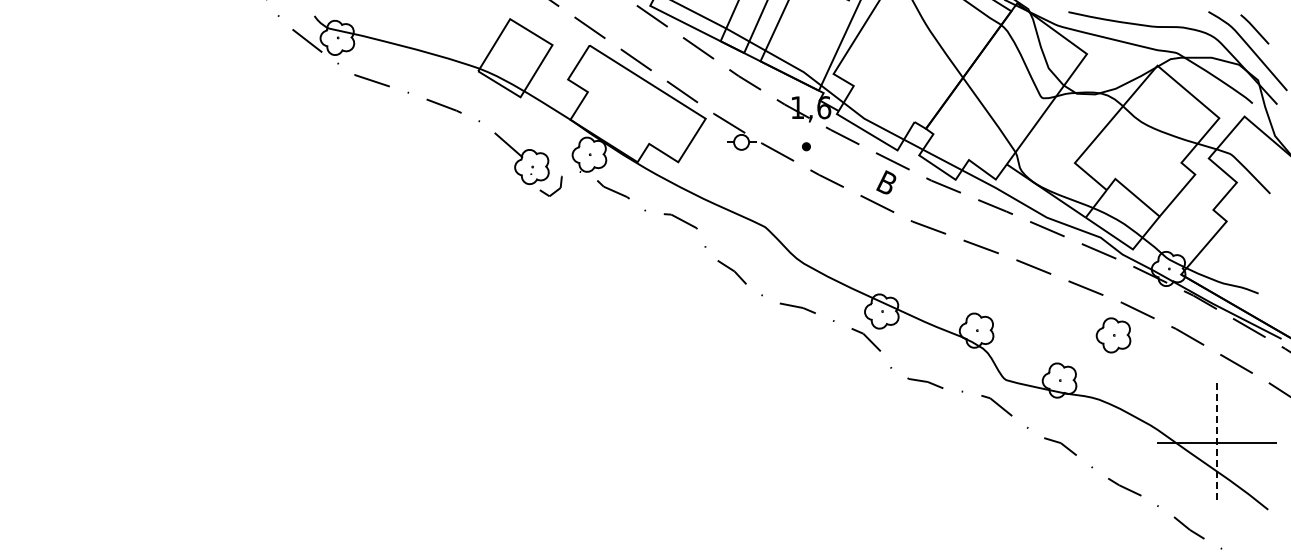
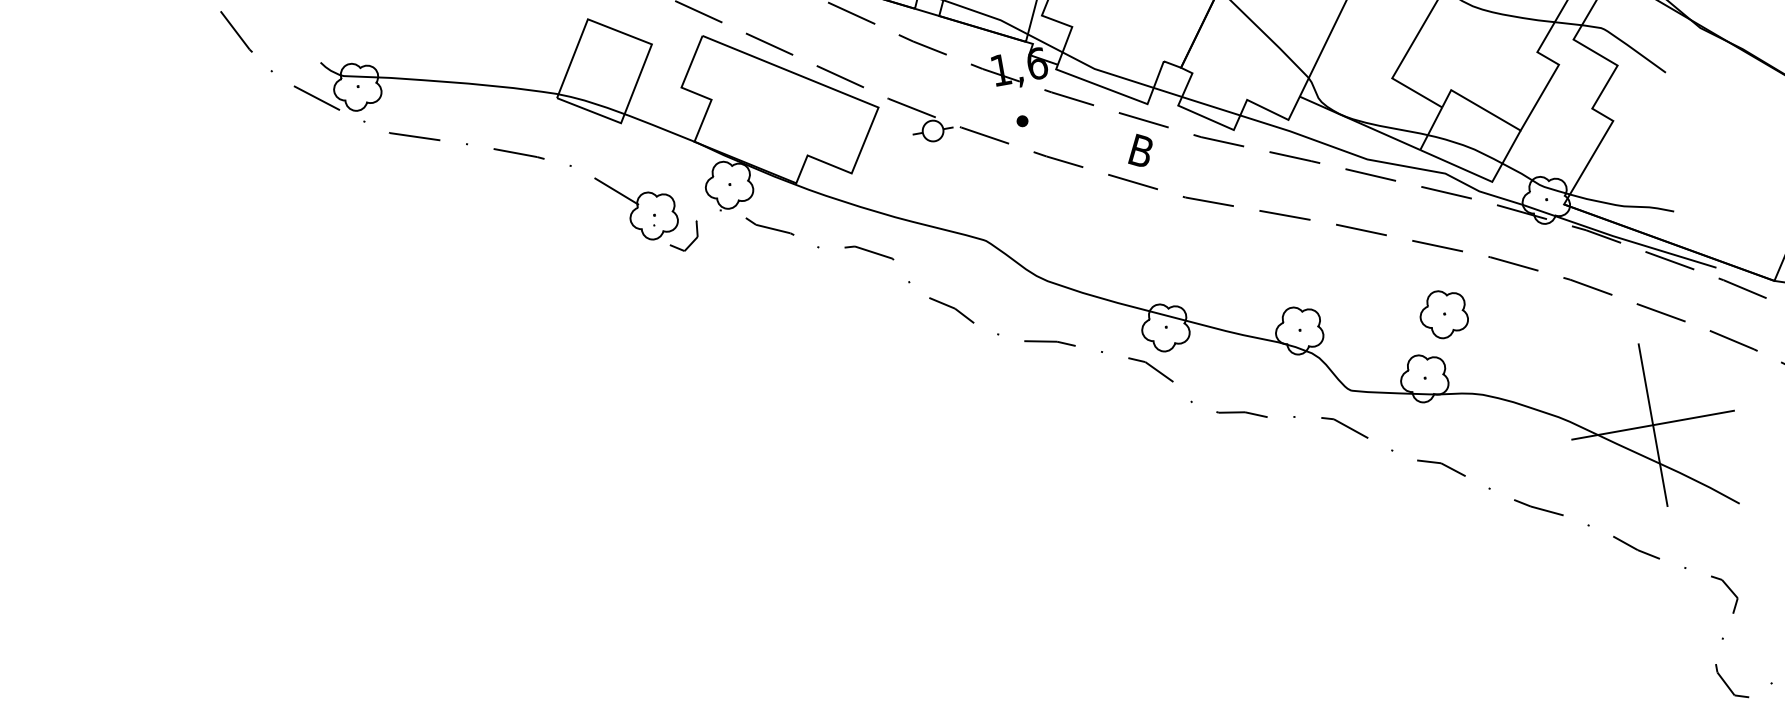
part: (1113, 335) -> (1443, 314), moved
line: (1216, 443) -> (1653, 426), dashed -> solid

